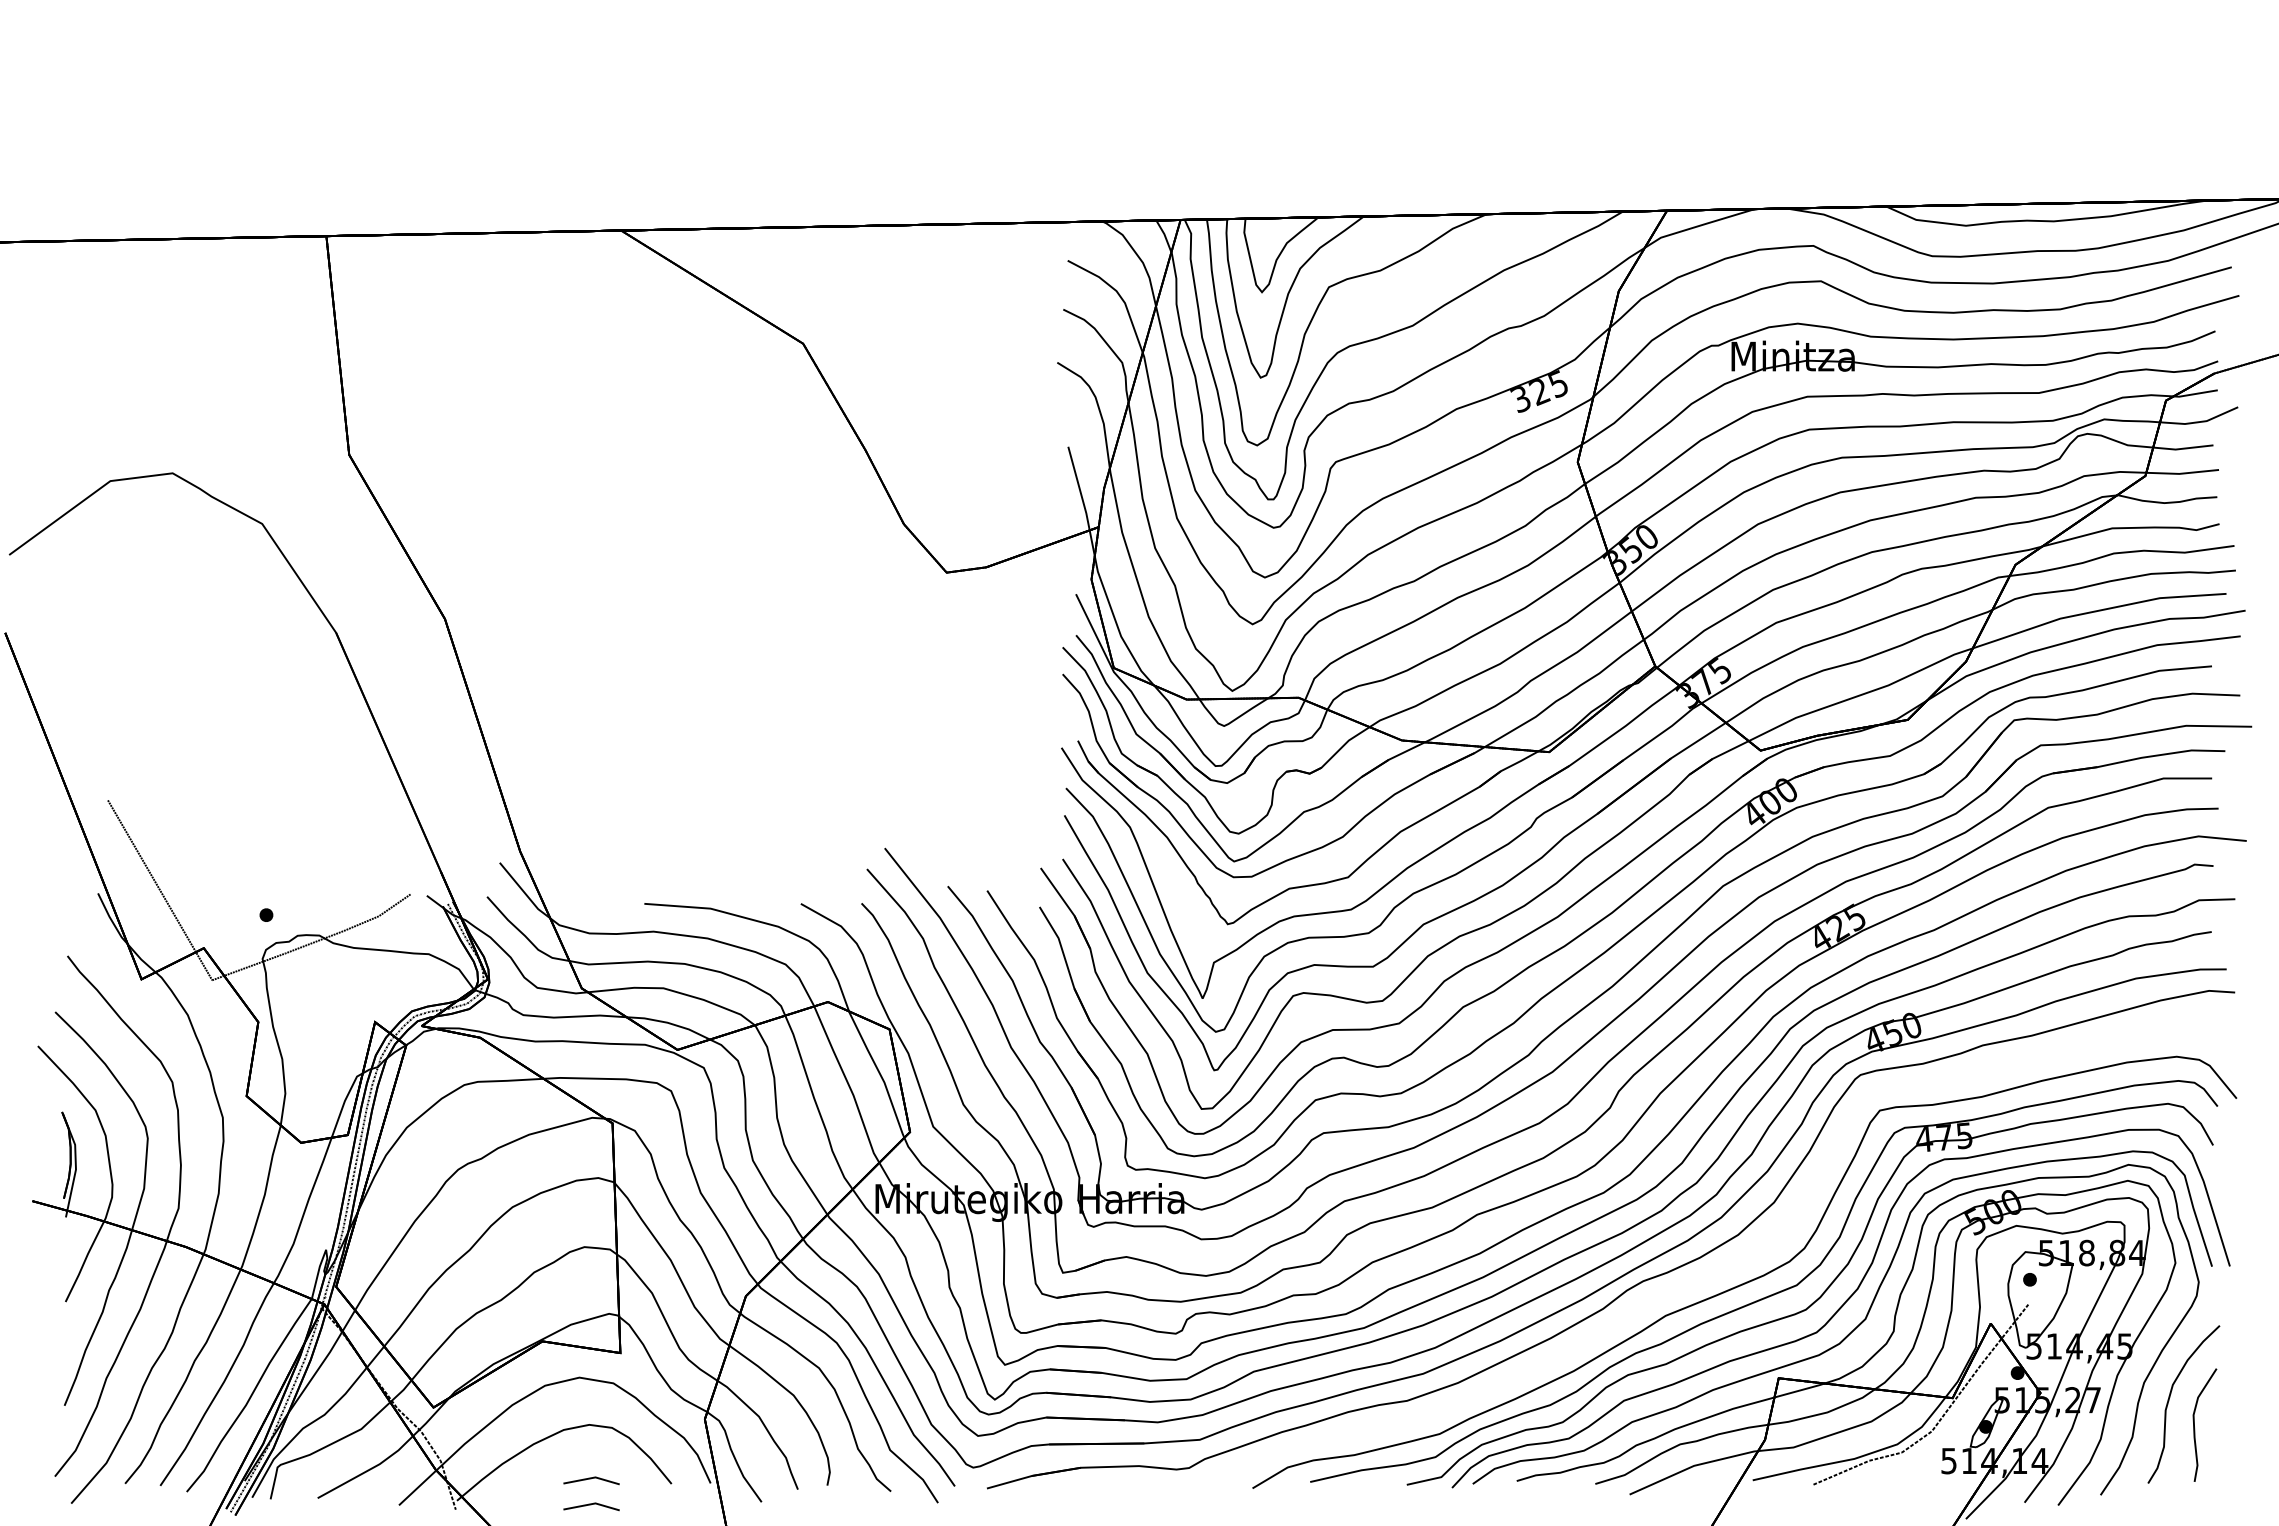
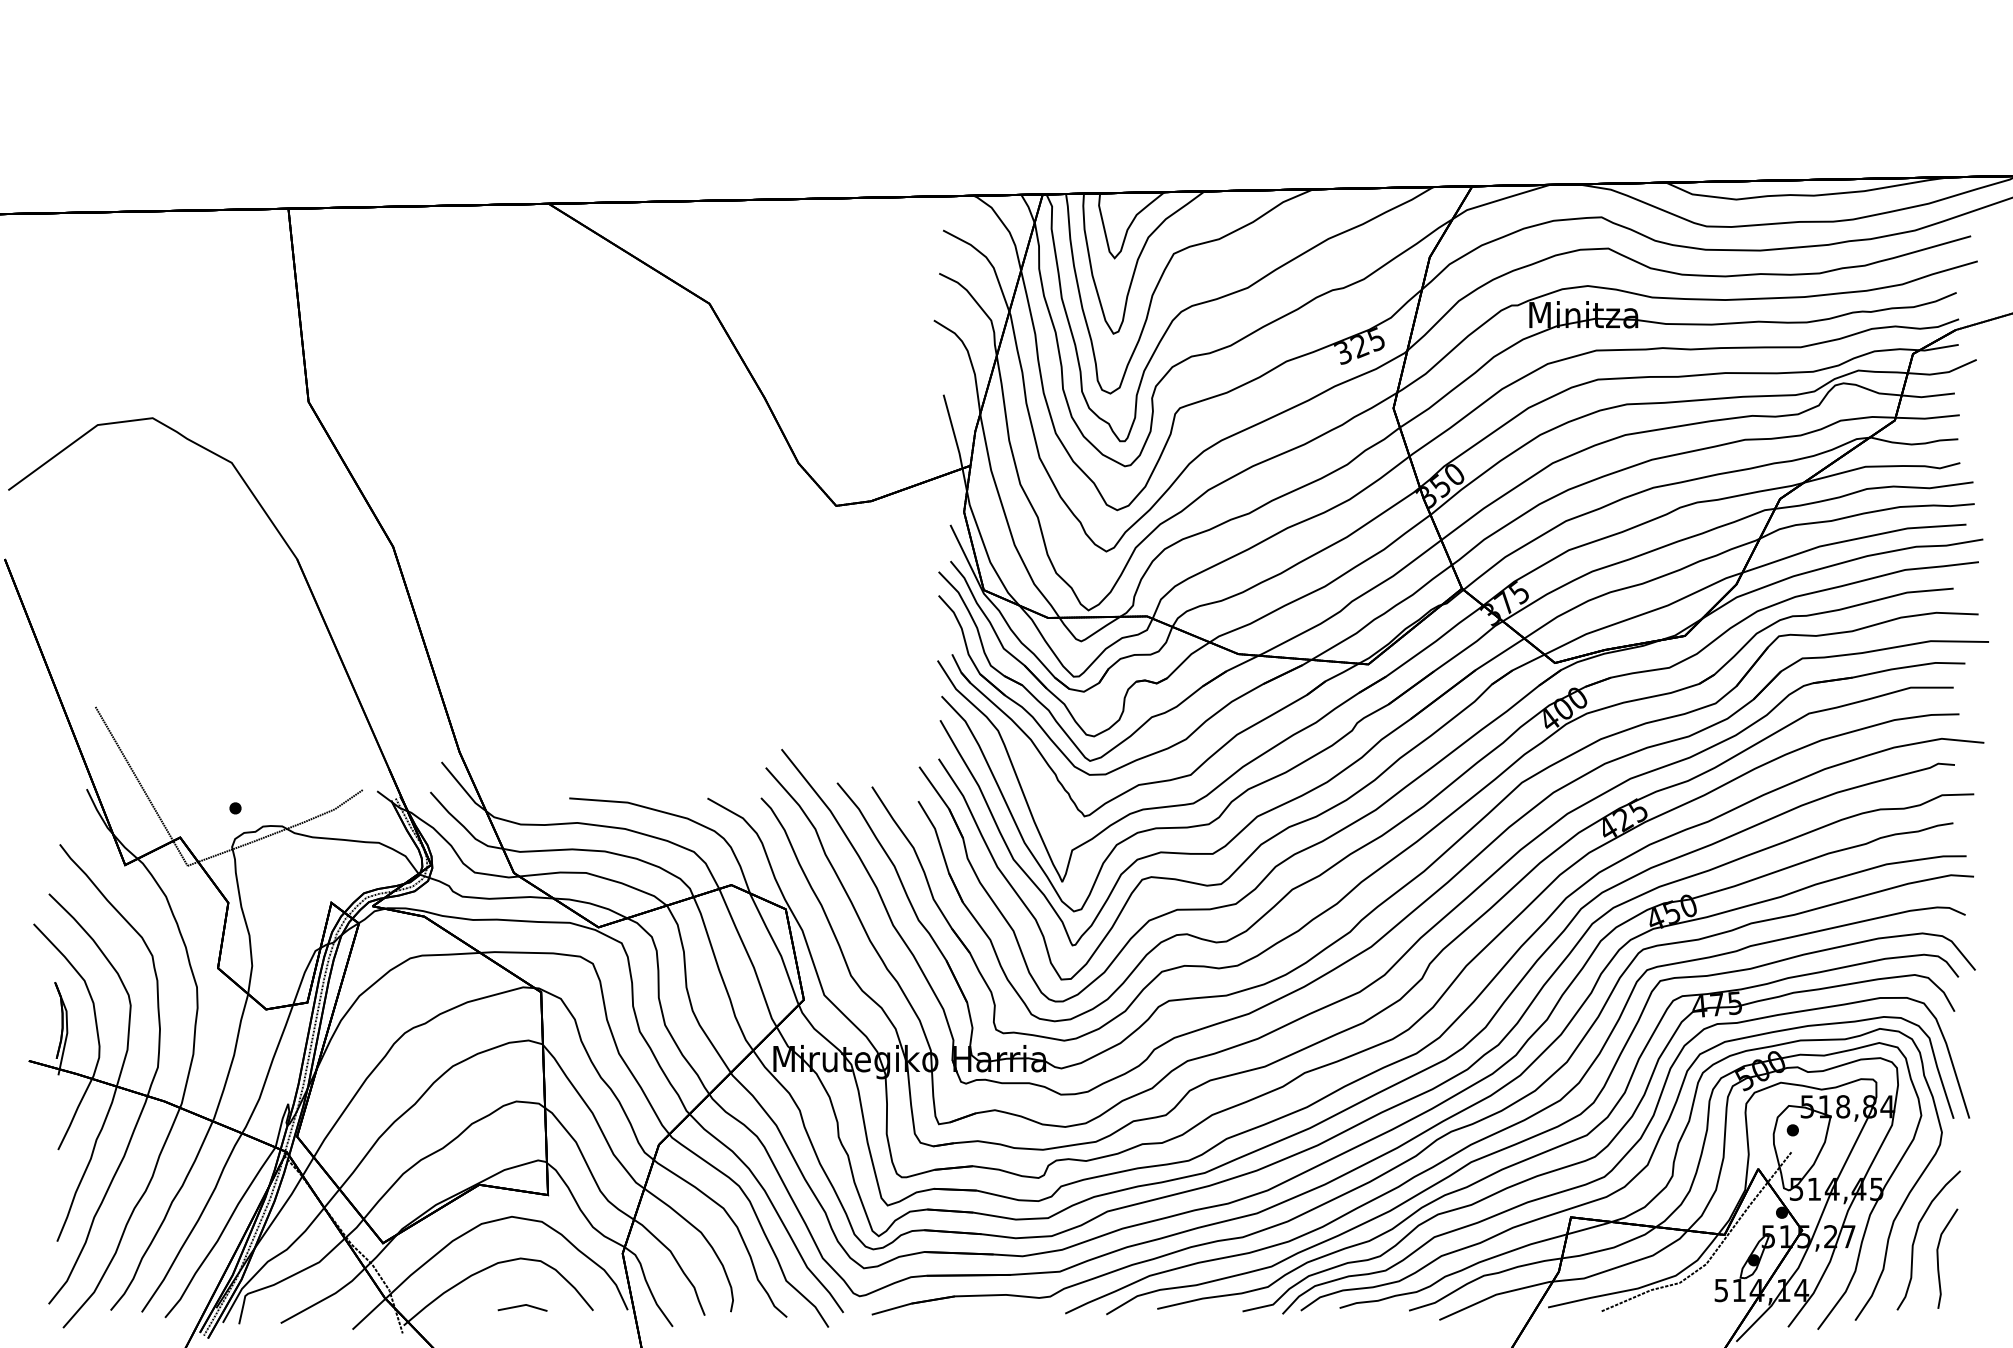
part: (1722, 1268) -> (1521, 1120), added
line: (591, 1505) -> (522, 1329), removed

